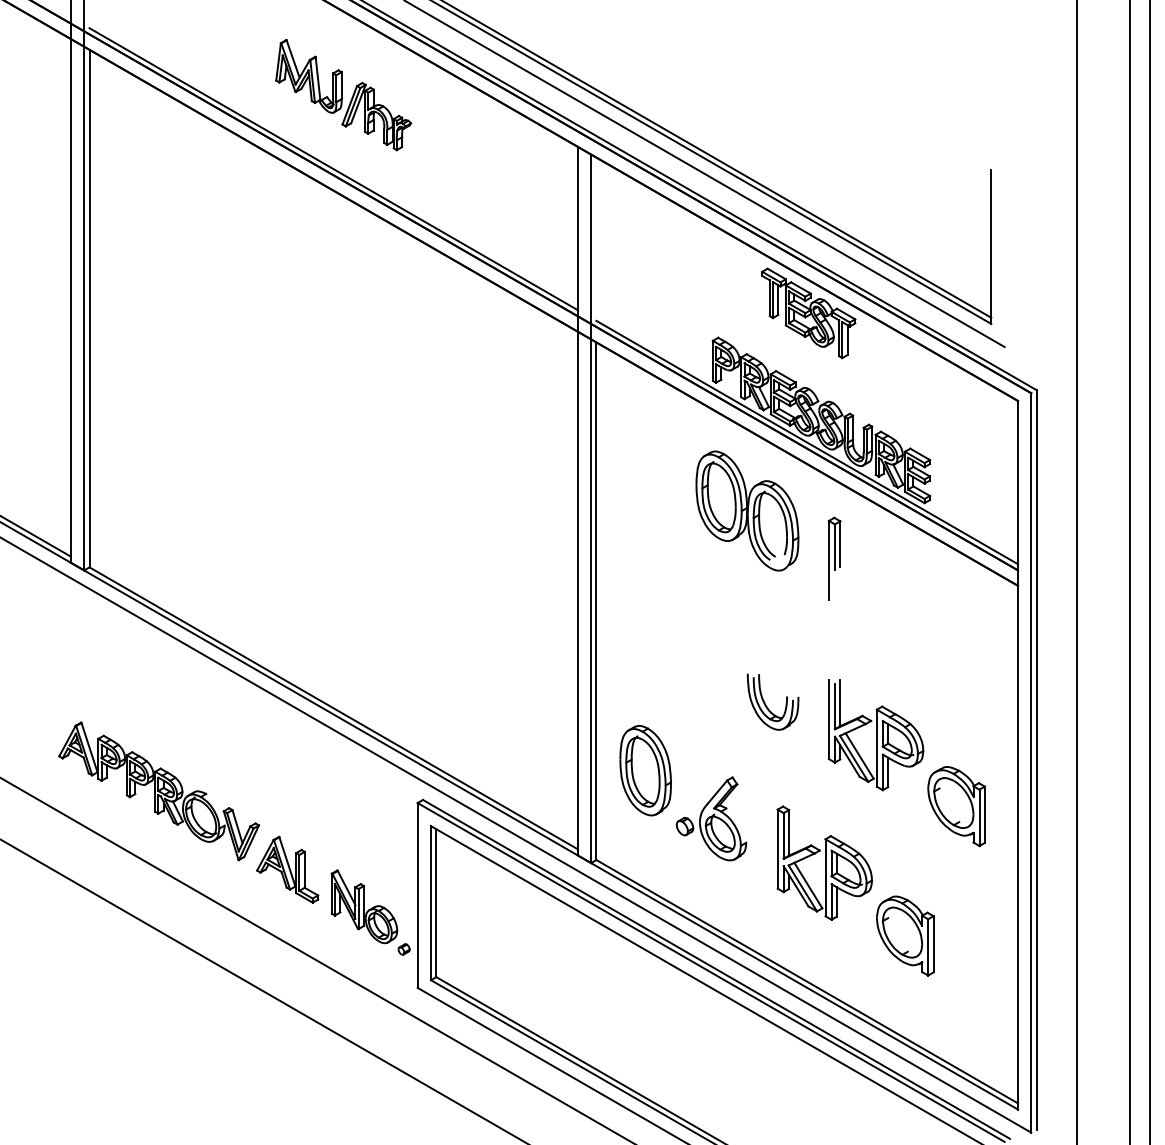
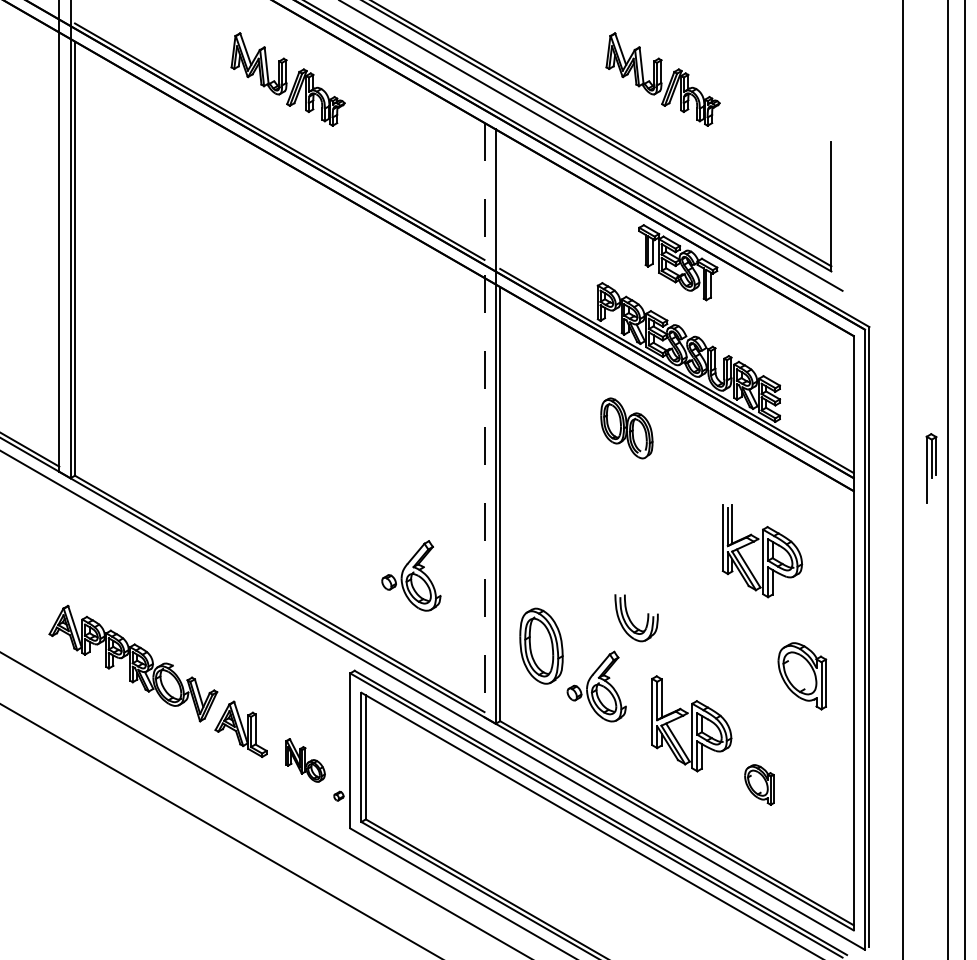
part: (790, 95) -> (662, 79), added
line: (577, 501) -> (484, 420), solid -> dashed
part: (747, 510) -> (626, 427), size x0.6
part: (834, 558) -> (931, 468), moved
part: (490, 686) -> (411, 575), added
part: (766, 704) -> (631, 620), moved
part: (876, 735) -> (762, 551), moved
part: (364, 906) -> (305, 760), size x0.7
part: (905, 935) -> (759, 784), size x0.6

